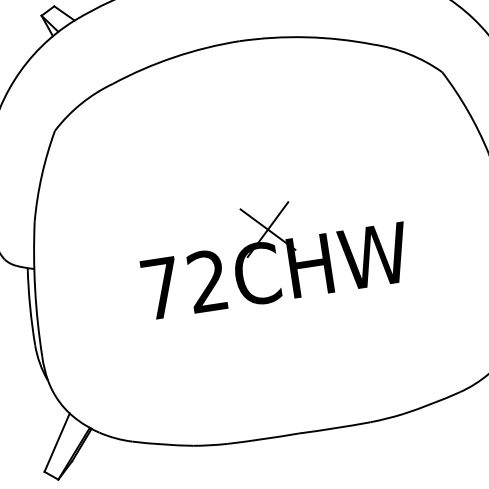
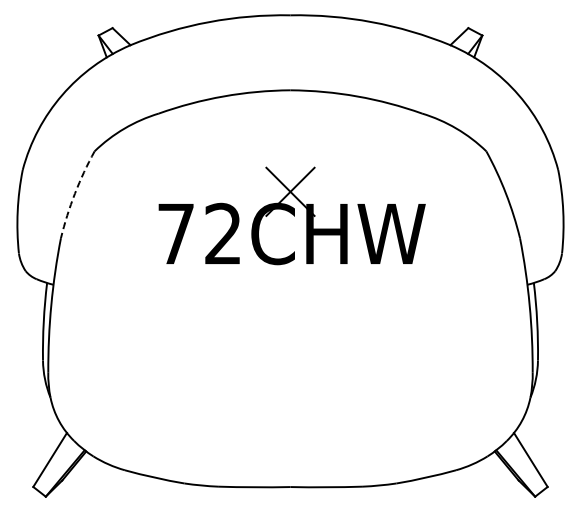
arc: (41, 175) -> (74, 193), solid -> dashed
part: (272, 252) -> (291, 215), moved

